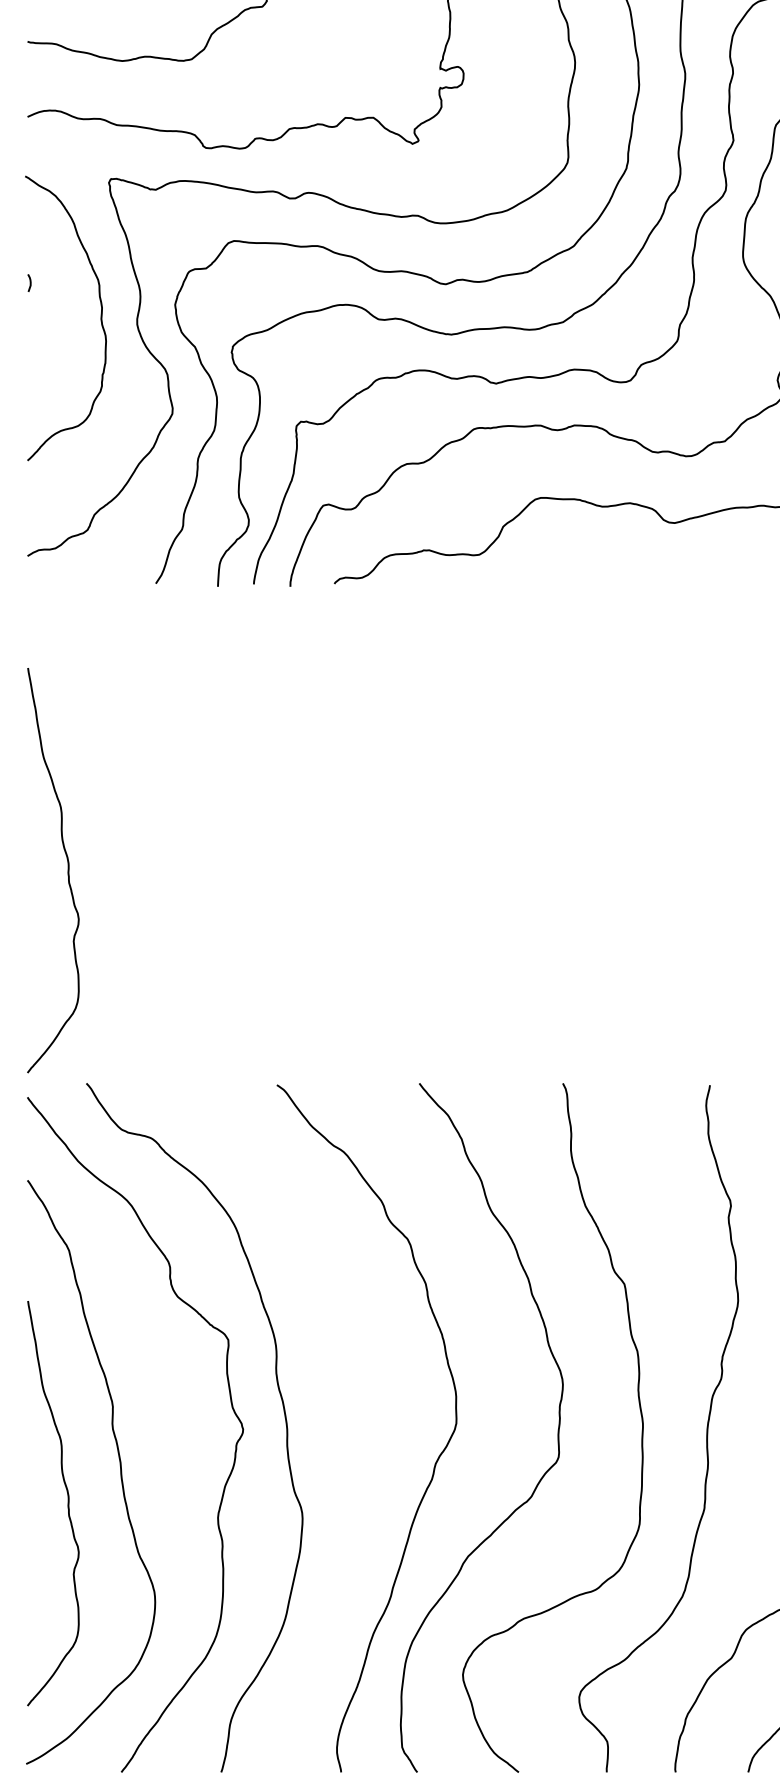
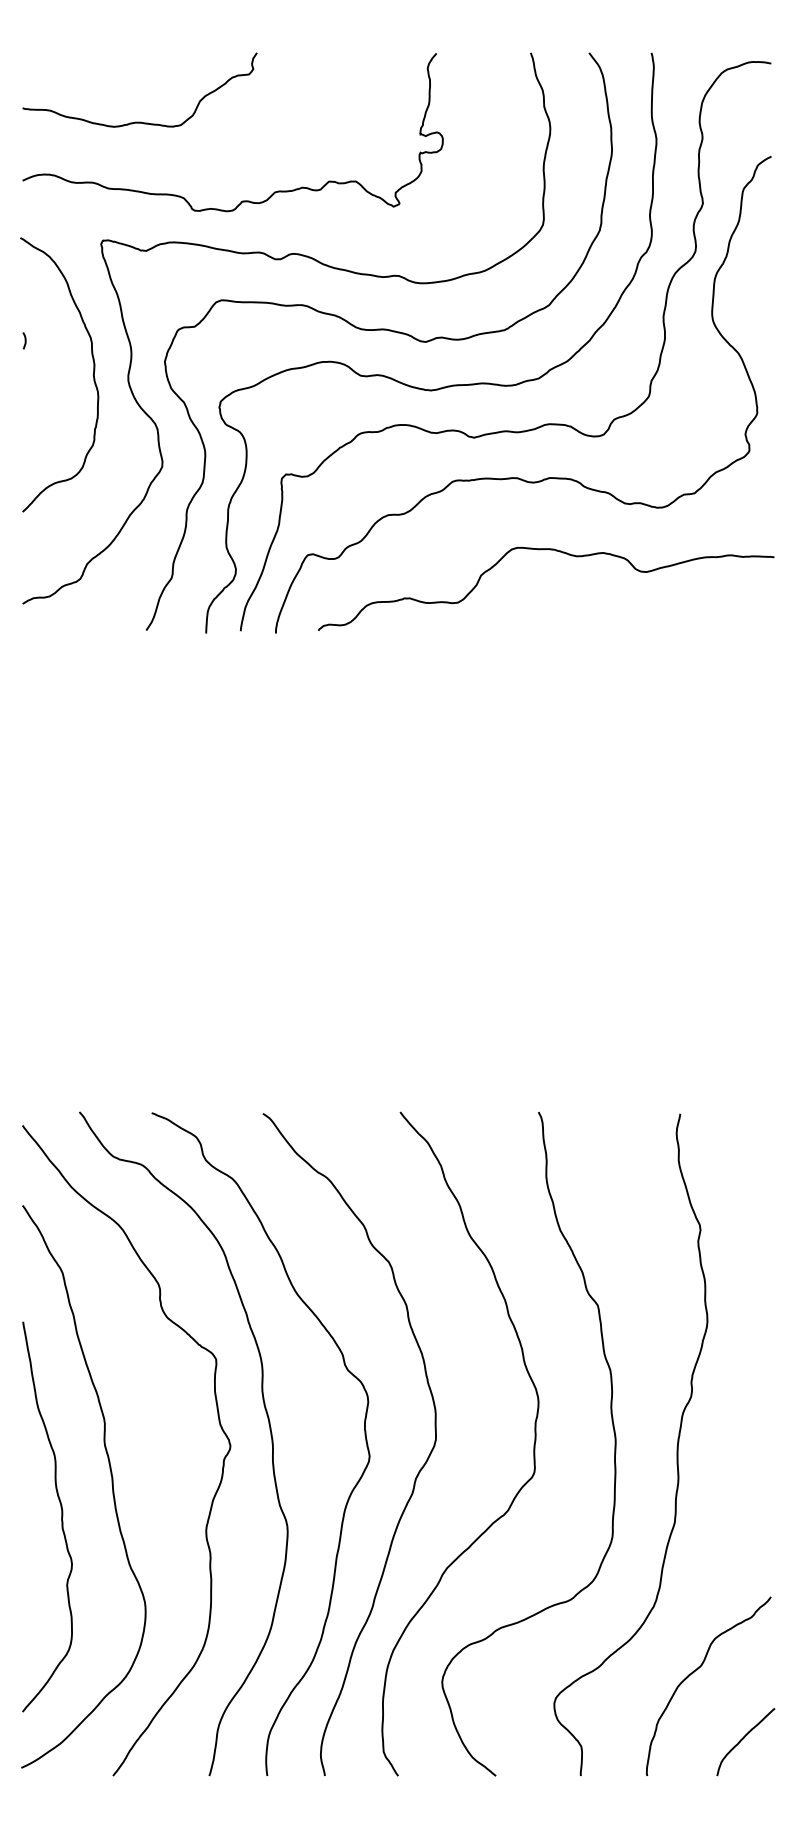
curve: (67, 870) -> (61, 906), removed
curve: (368, 1476) -> (351, 1490), added

